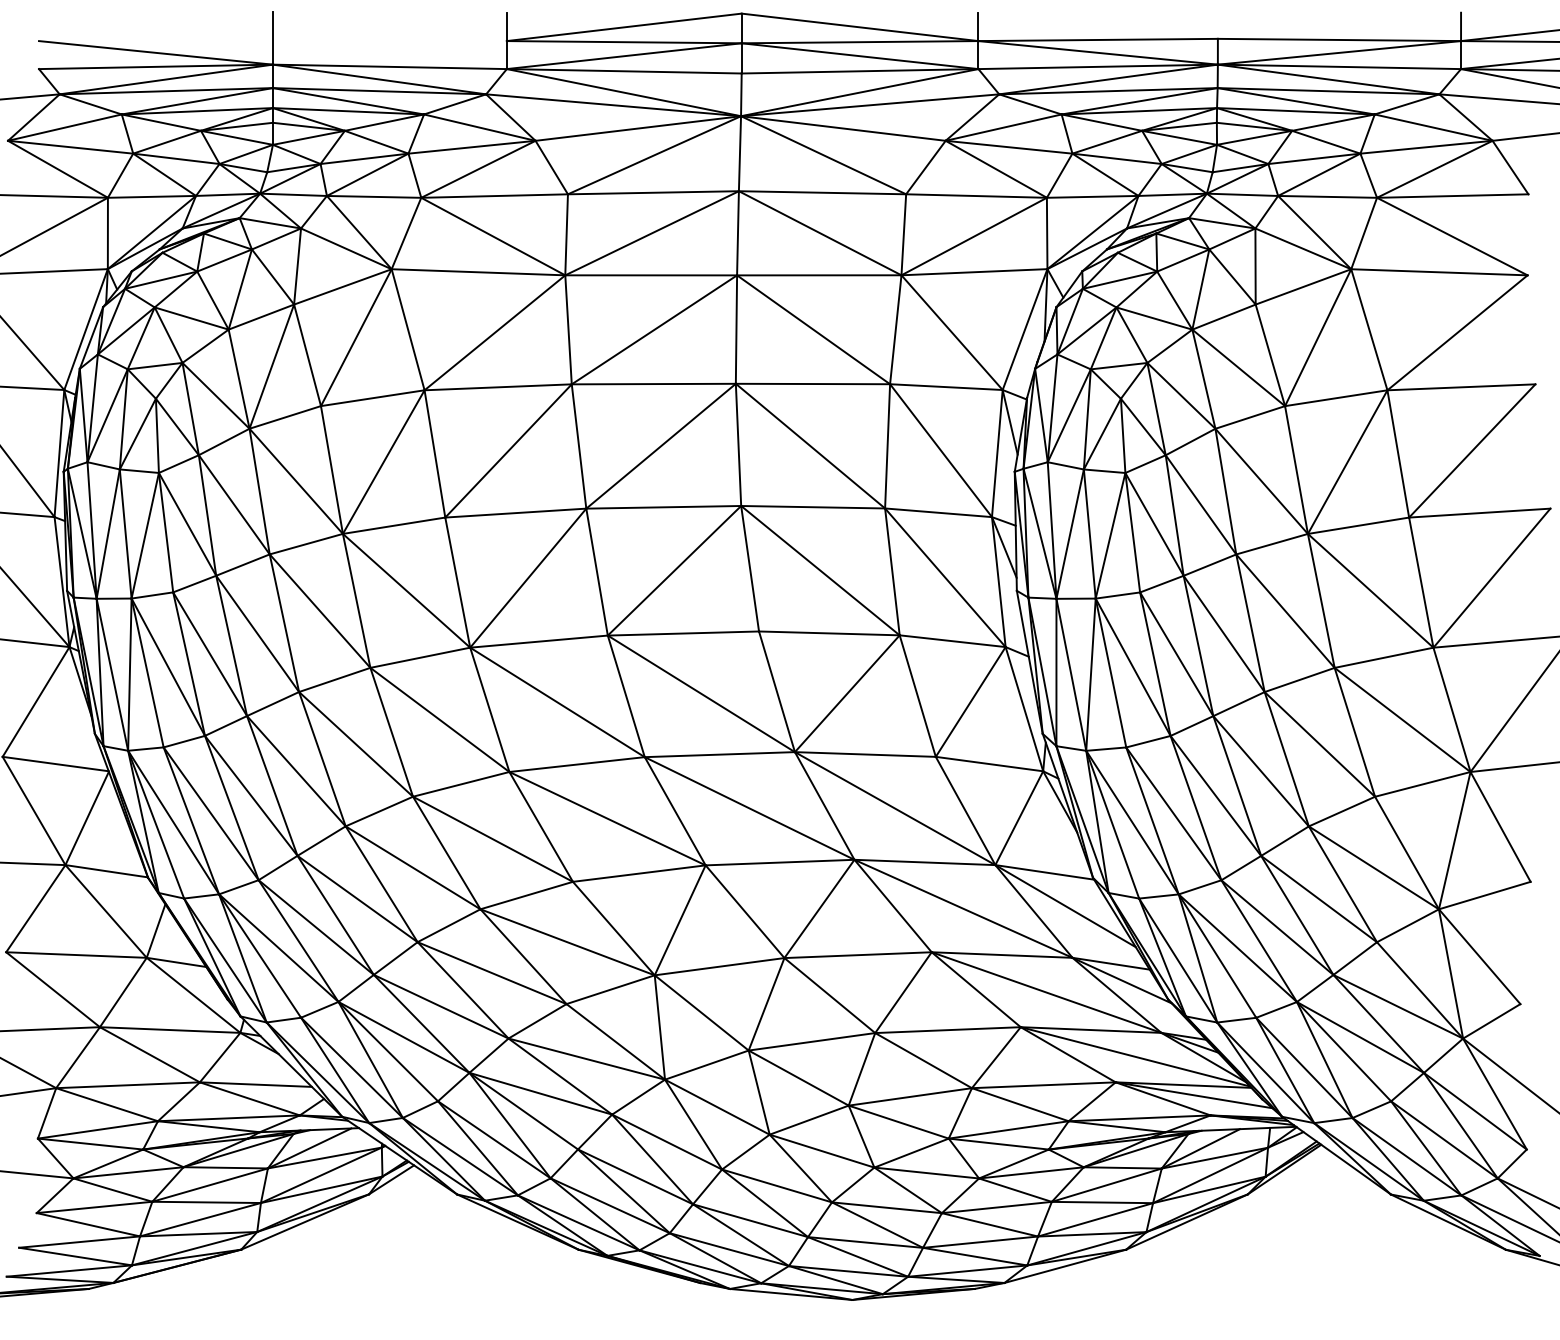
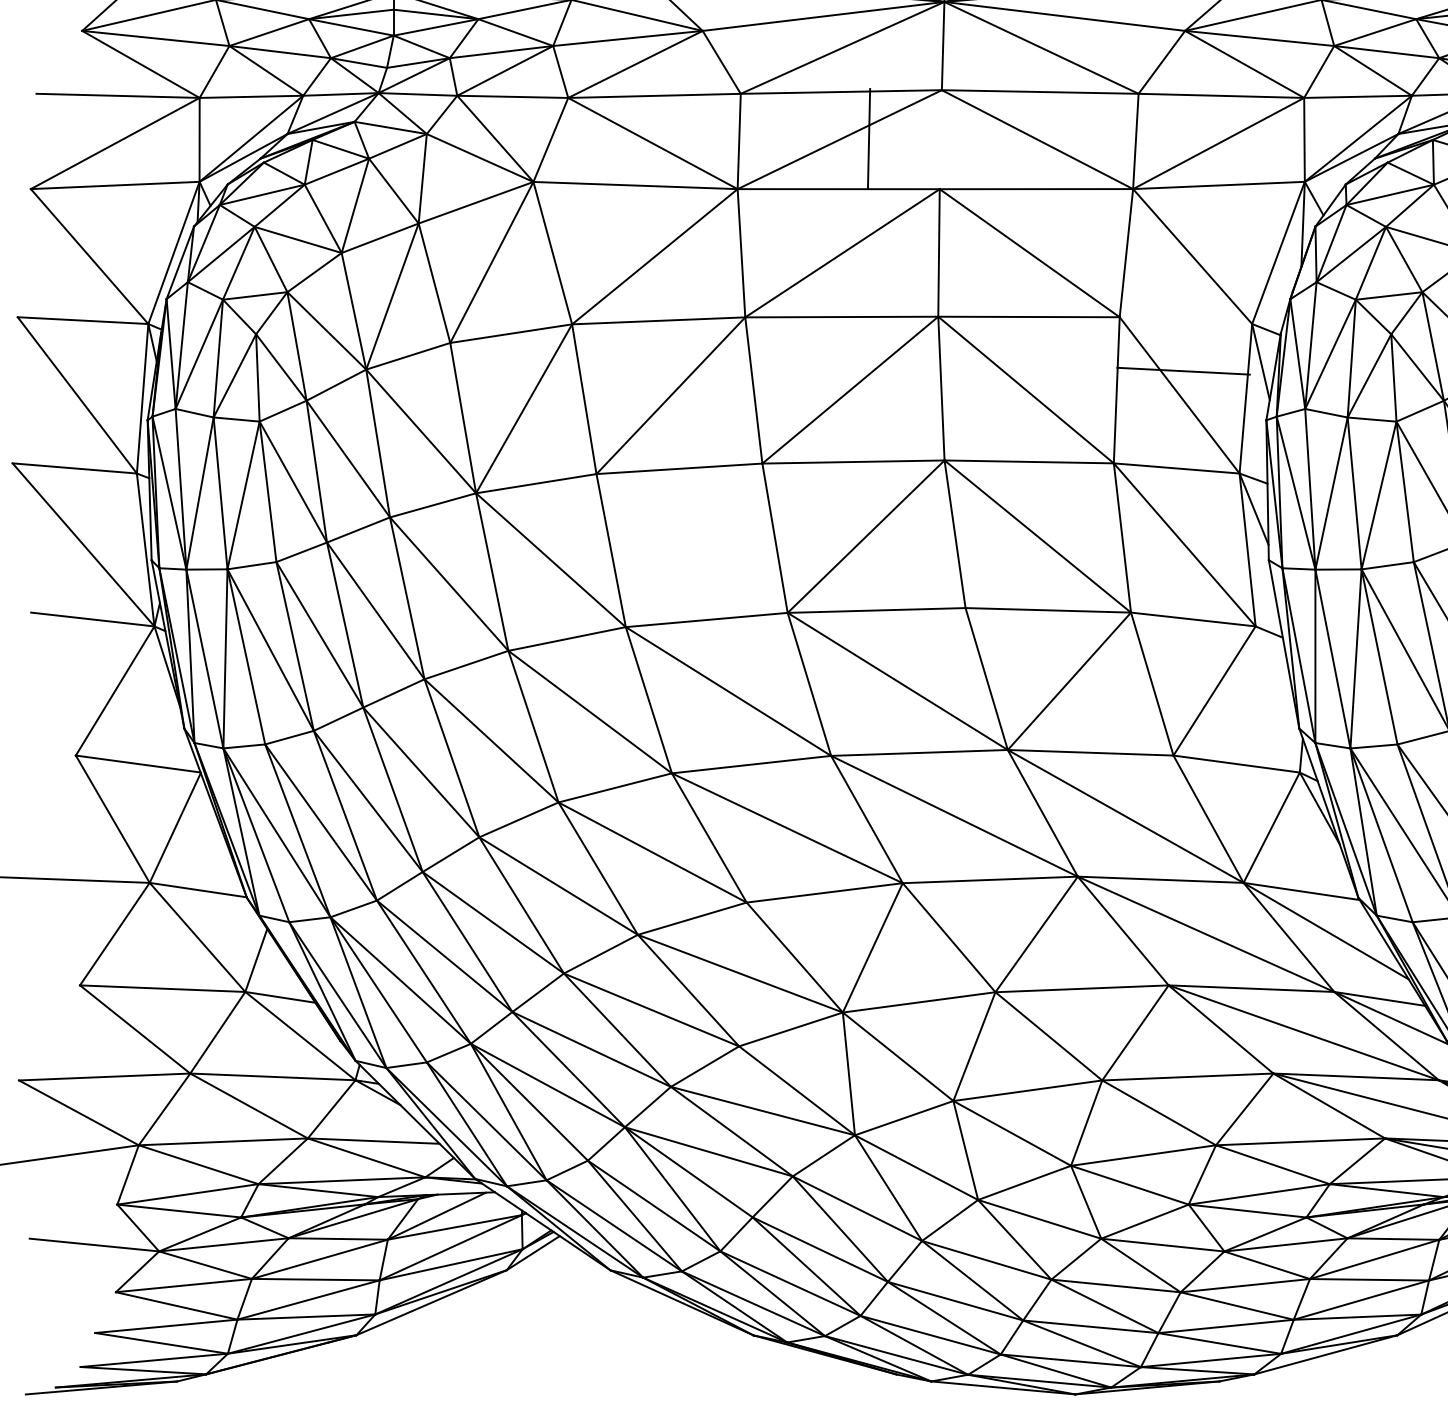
line: (737, 233) -> (868, 138), moved
line: (946, 387) -> (1183, 371), moved
line: (528, 577) -> (694, 544), removed
line: (1024, 709) -> (1277, 699), removed

